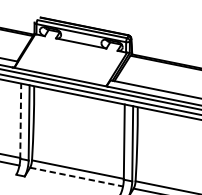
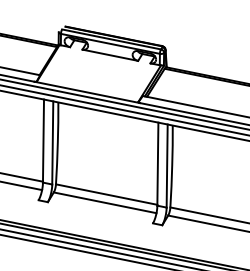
line: (20, 121) -> (43, 141), dashed -> solid
line: (76, 176) -> (105, 202), dashed -> solid

